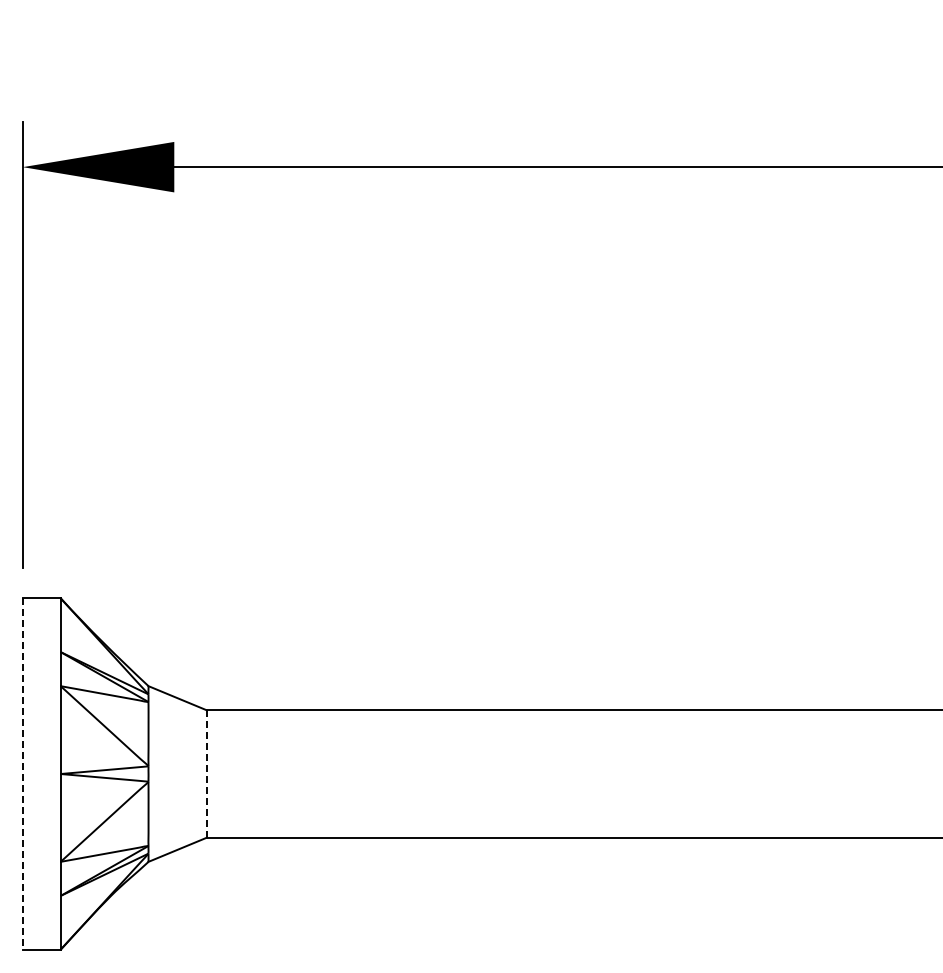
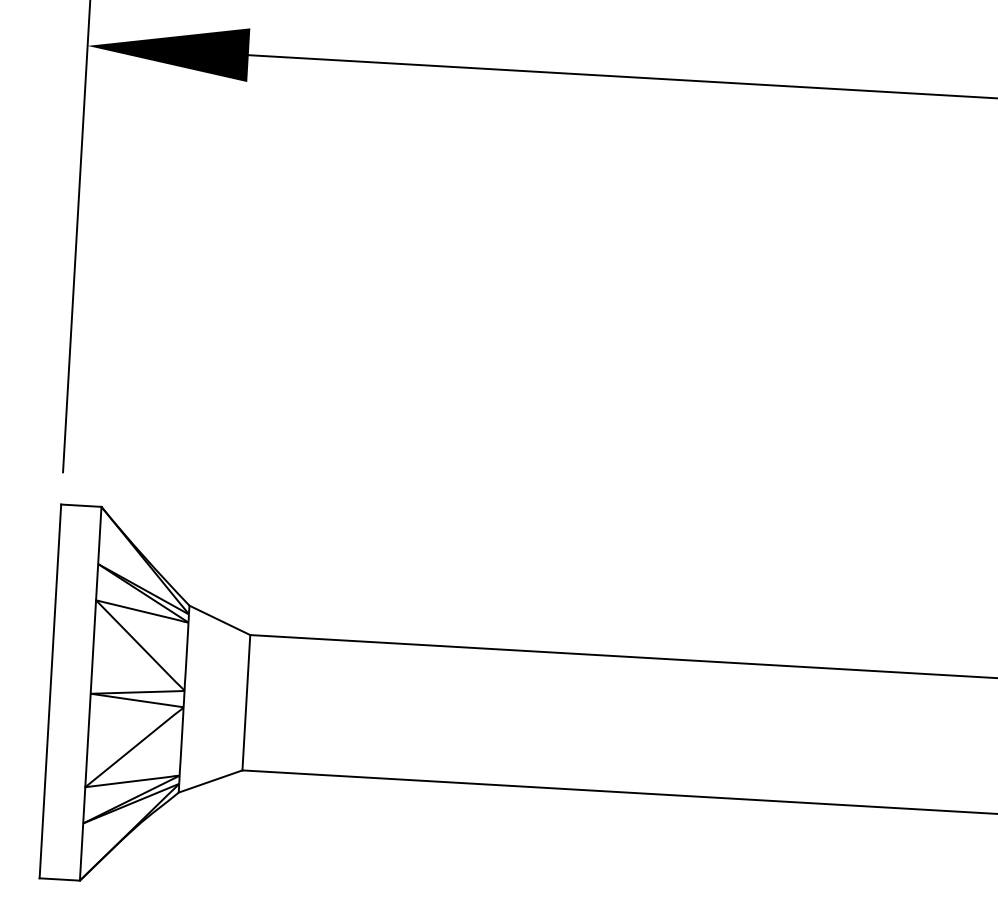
line: (22, 774) -> (50, 691), dashed -> solid
line: (207, 774) -> (246, 703), dashed -> solid

